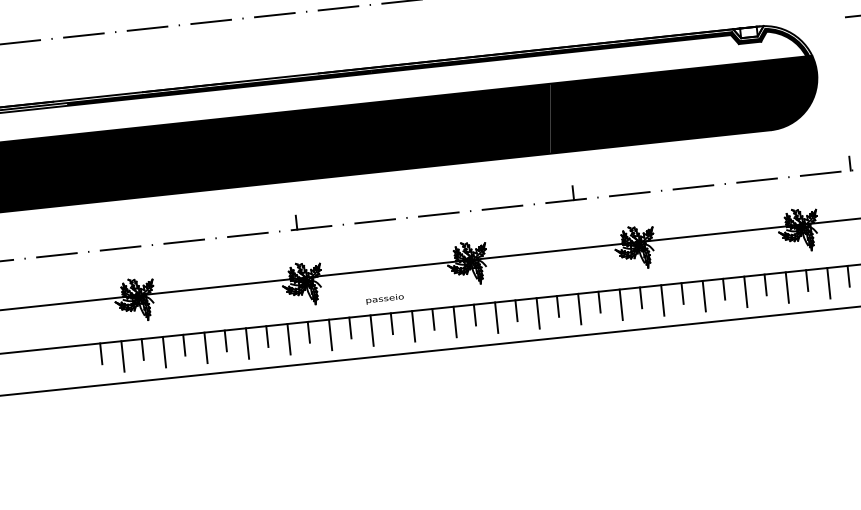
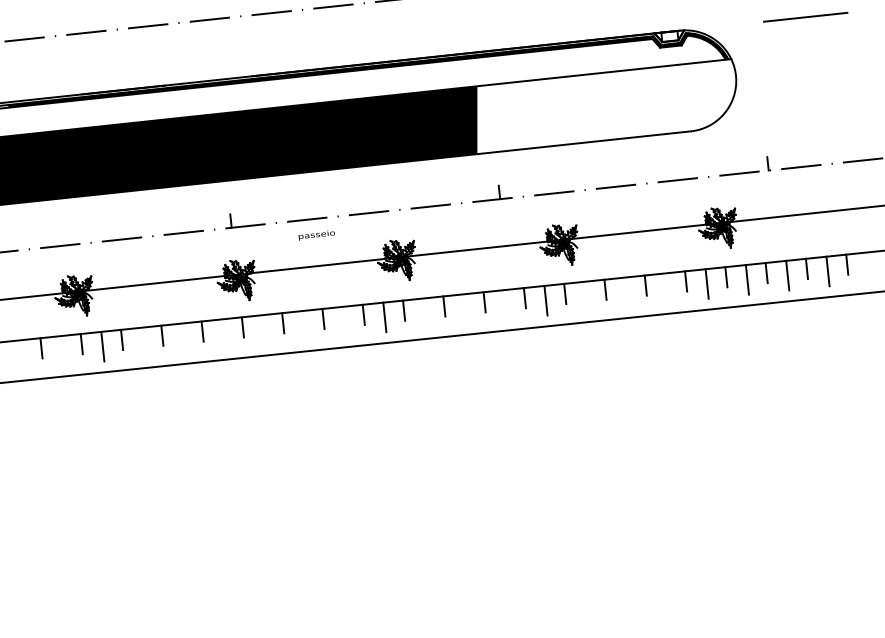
fill: (683, 104) -> (606, 106), removed
line: (745, 291) -> (666, 287), removed
line: (704, 296) -> (626, 292), removed
text: (384, 299) -> (316, 235), moved
line: (661, 300) -> (585, 296), removed
line: (579, 308) -> (505, 304), removed
line: (537, 312) -> (464, 308), removed
line: (496, 317) -> (424, 313), removed
line: (413, 326) -> (344, 321), removed
line: (371, 330) -> (303, 325), removed
line: (330, 334) -> (263, 329), removed
line: (288, 338) -> (223, 333), removed
line: (246, 343) -> (182, 338), removed
line: (205, 347) -> (142, 342), removed
line: (122, 356) -> (62, 350), removed

